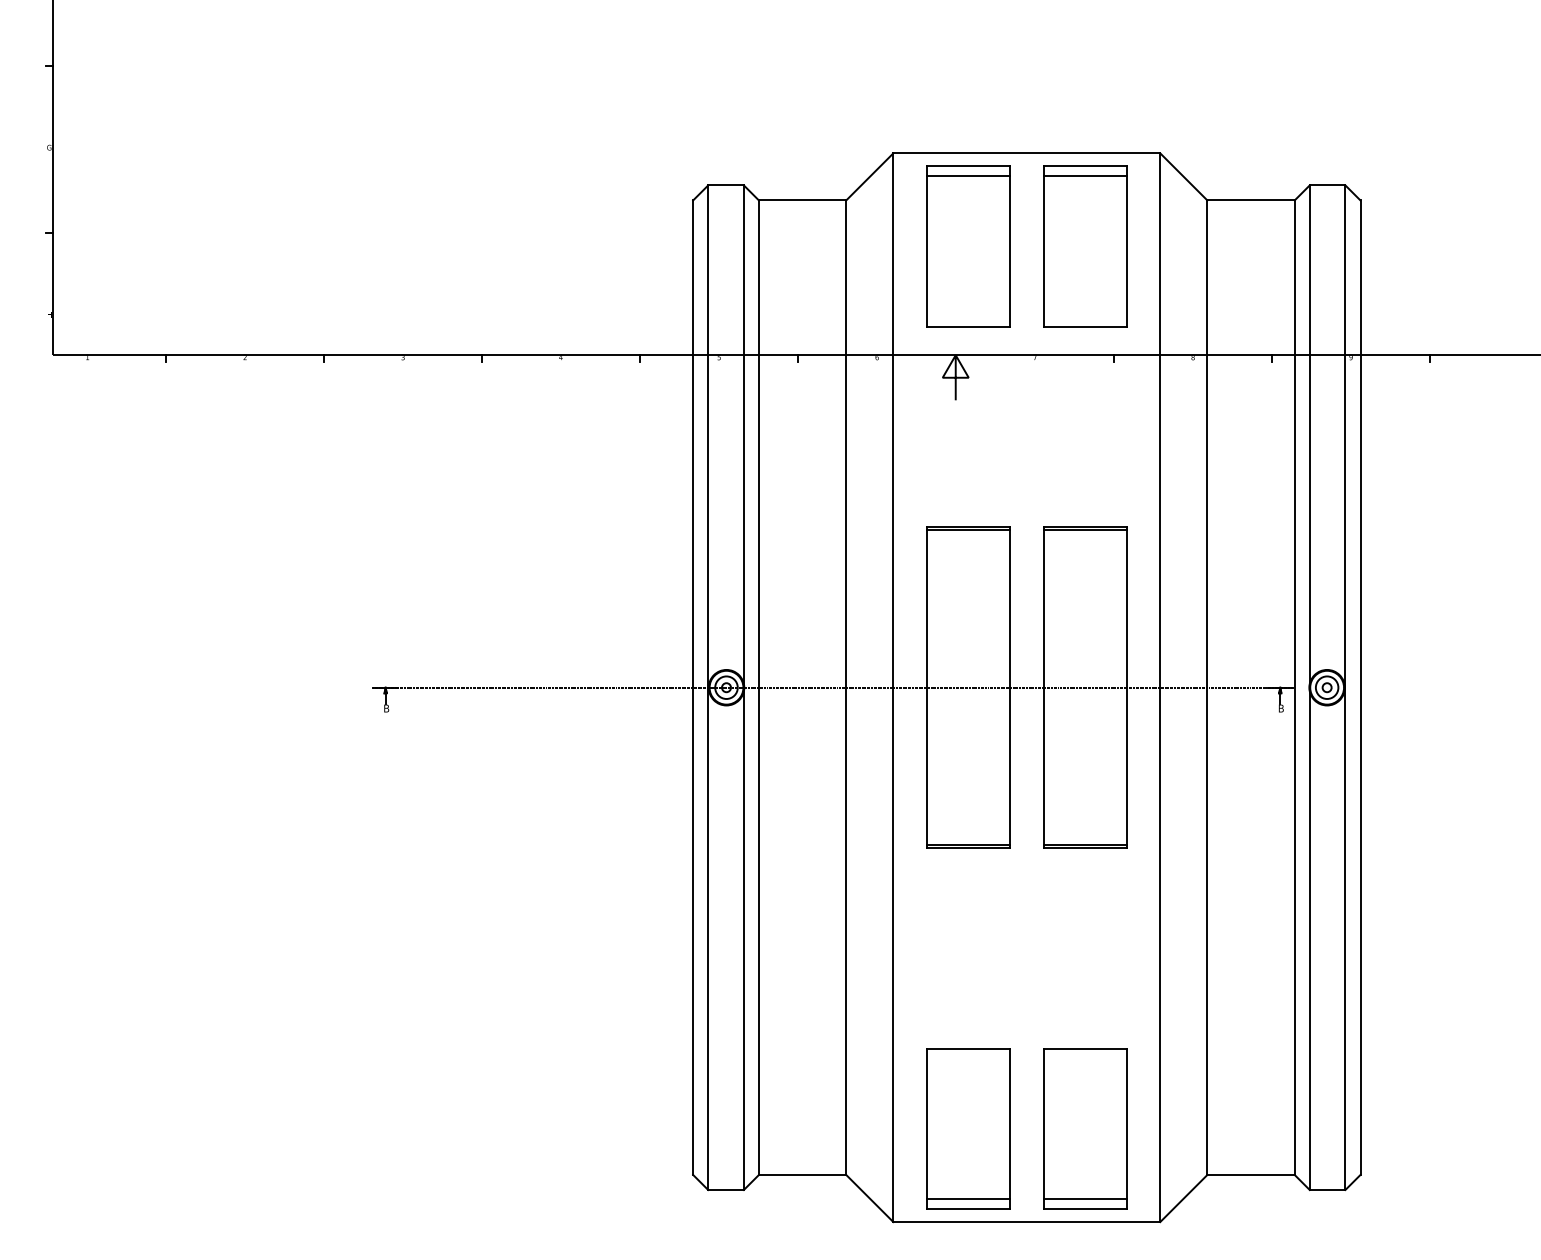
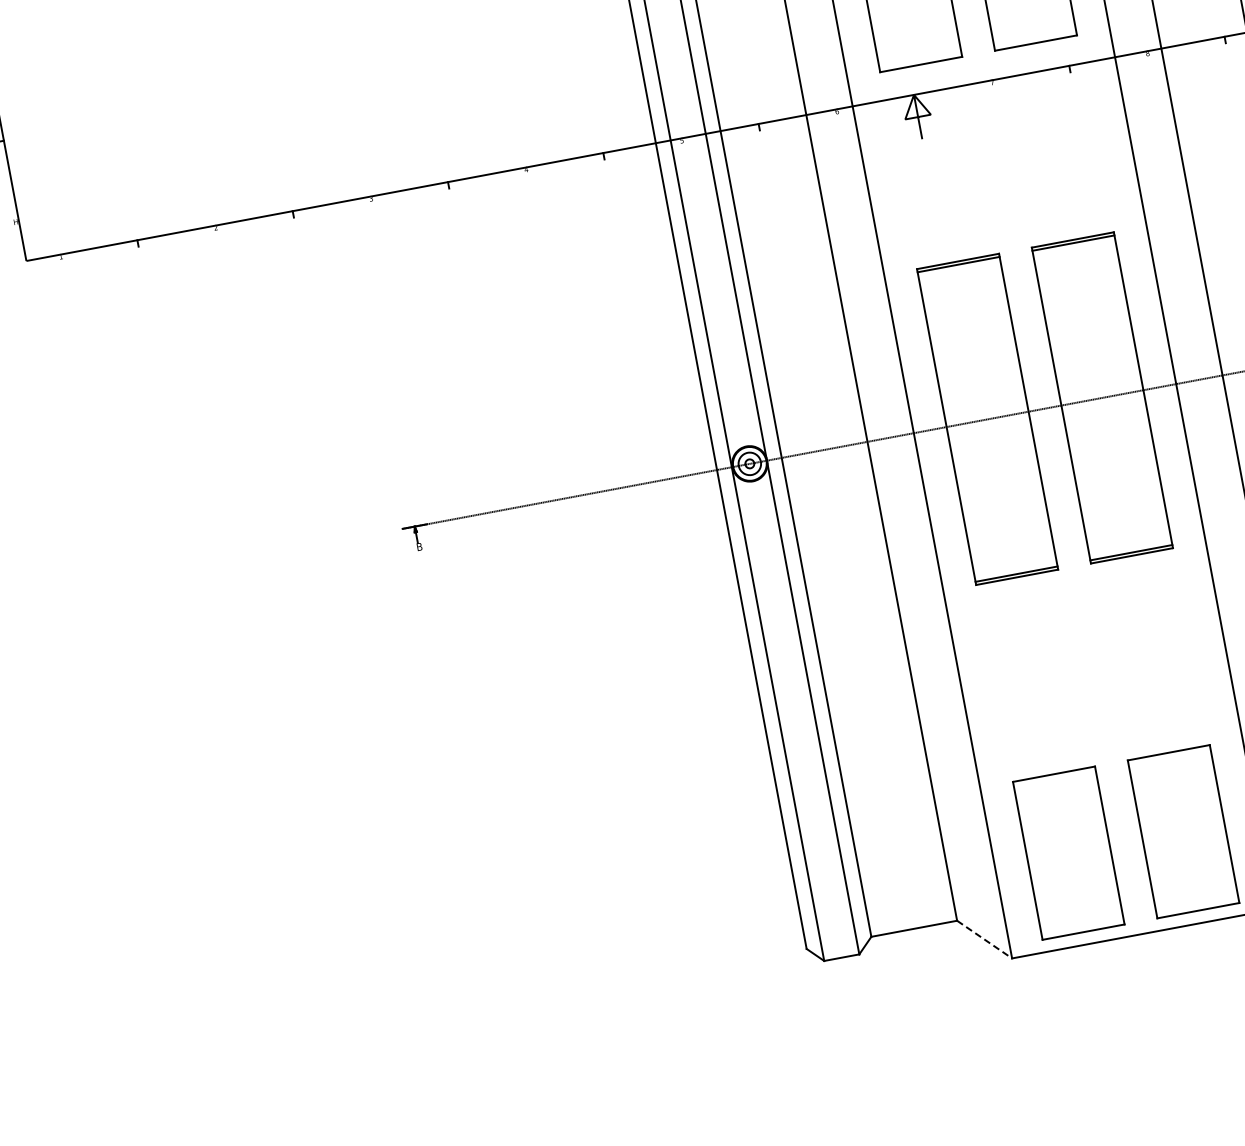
line: (870, 1198) -> (985, 939), solid -> dashed
line: (968, 1198) -> (1081, 921), removed
line: (1084, 1198) -> (1195, 900), removed

